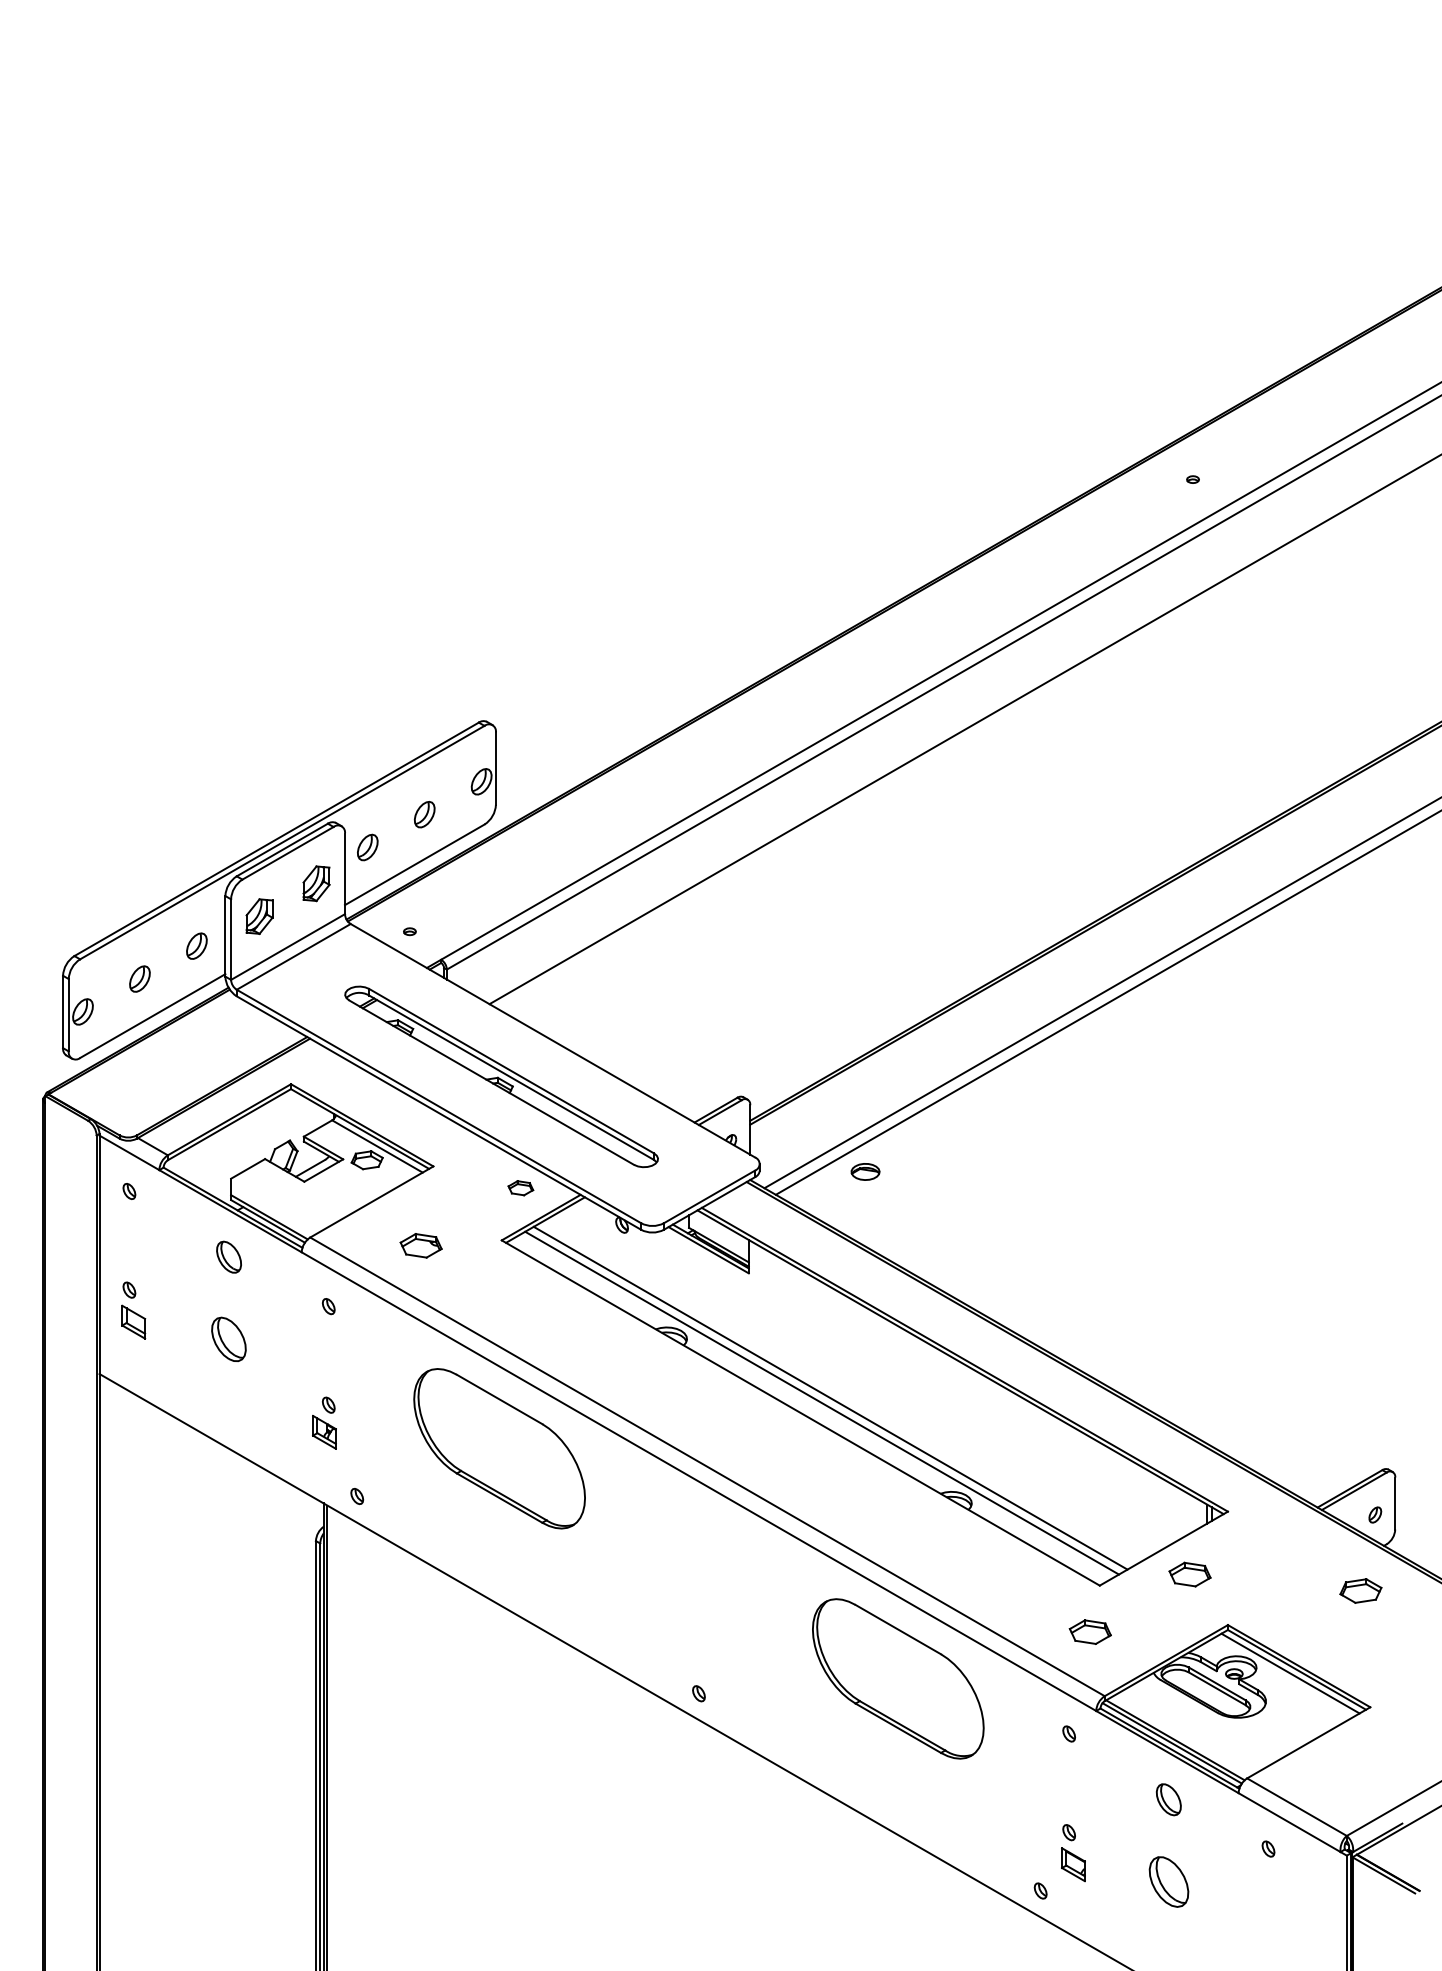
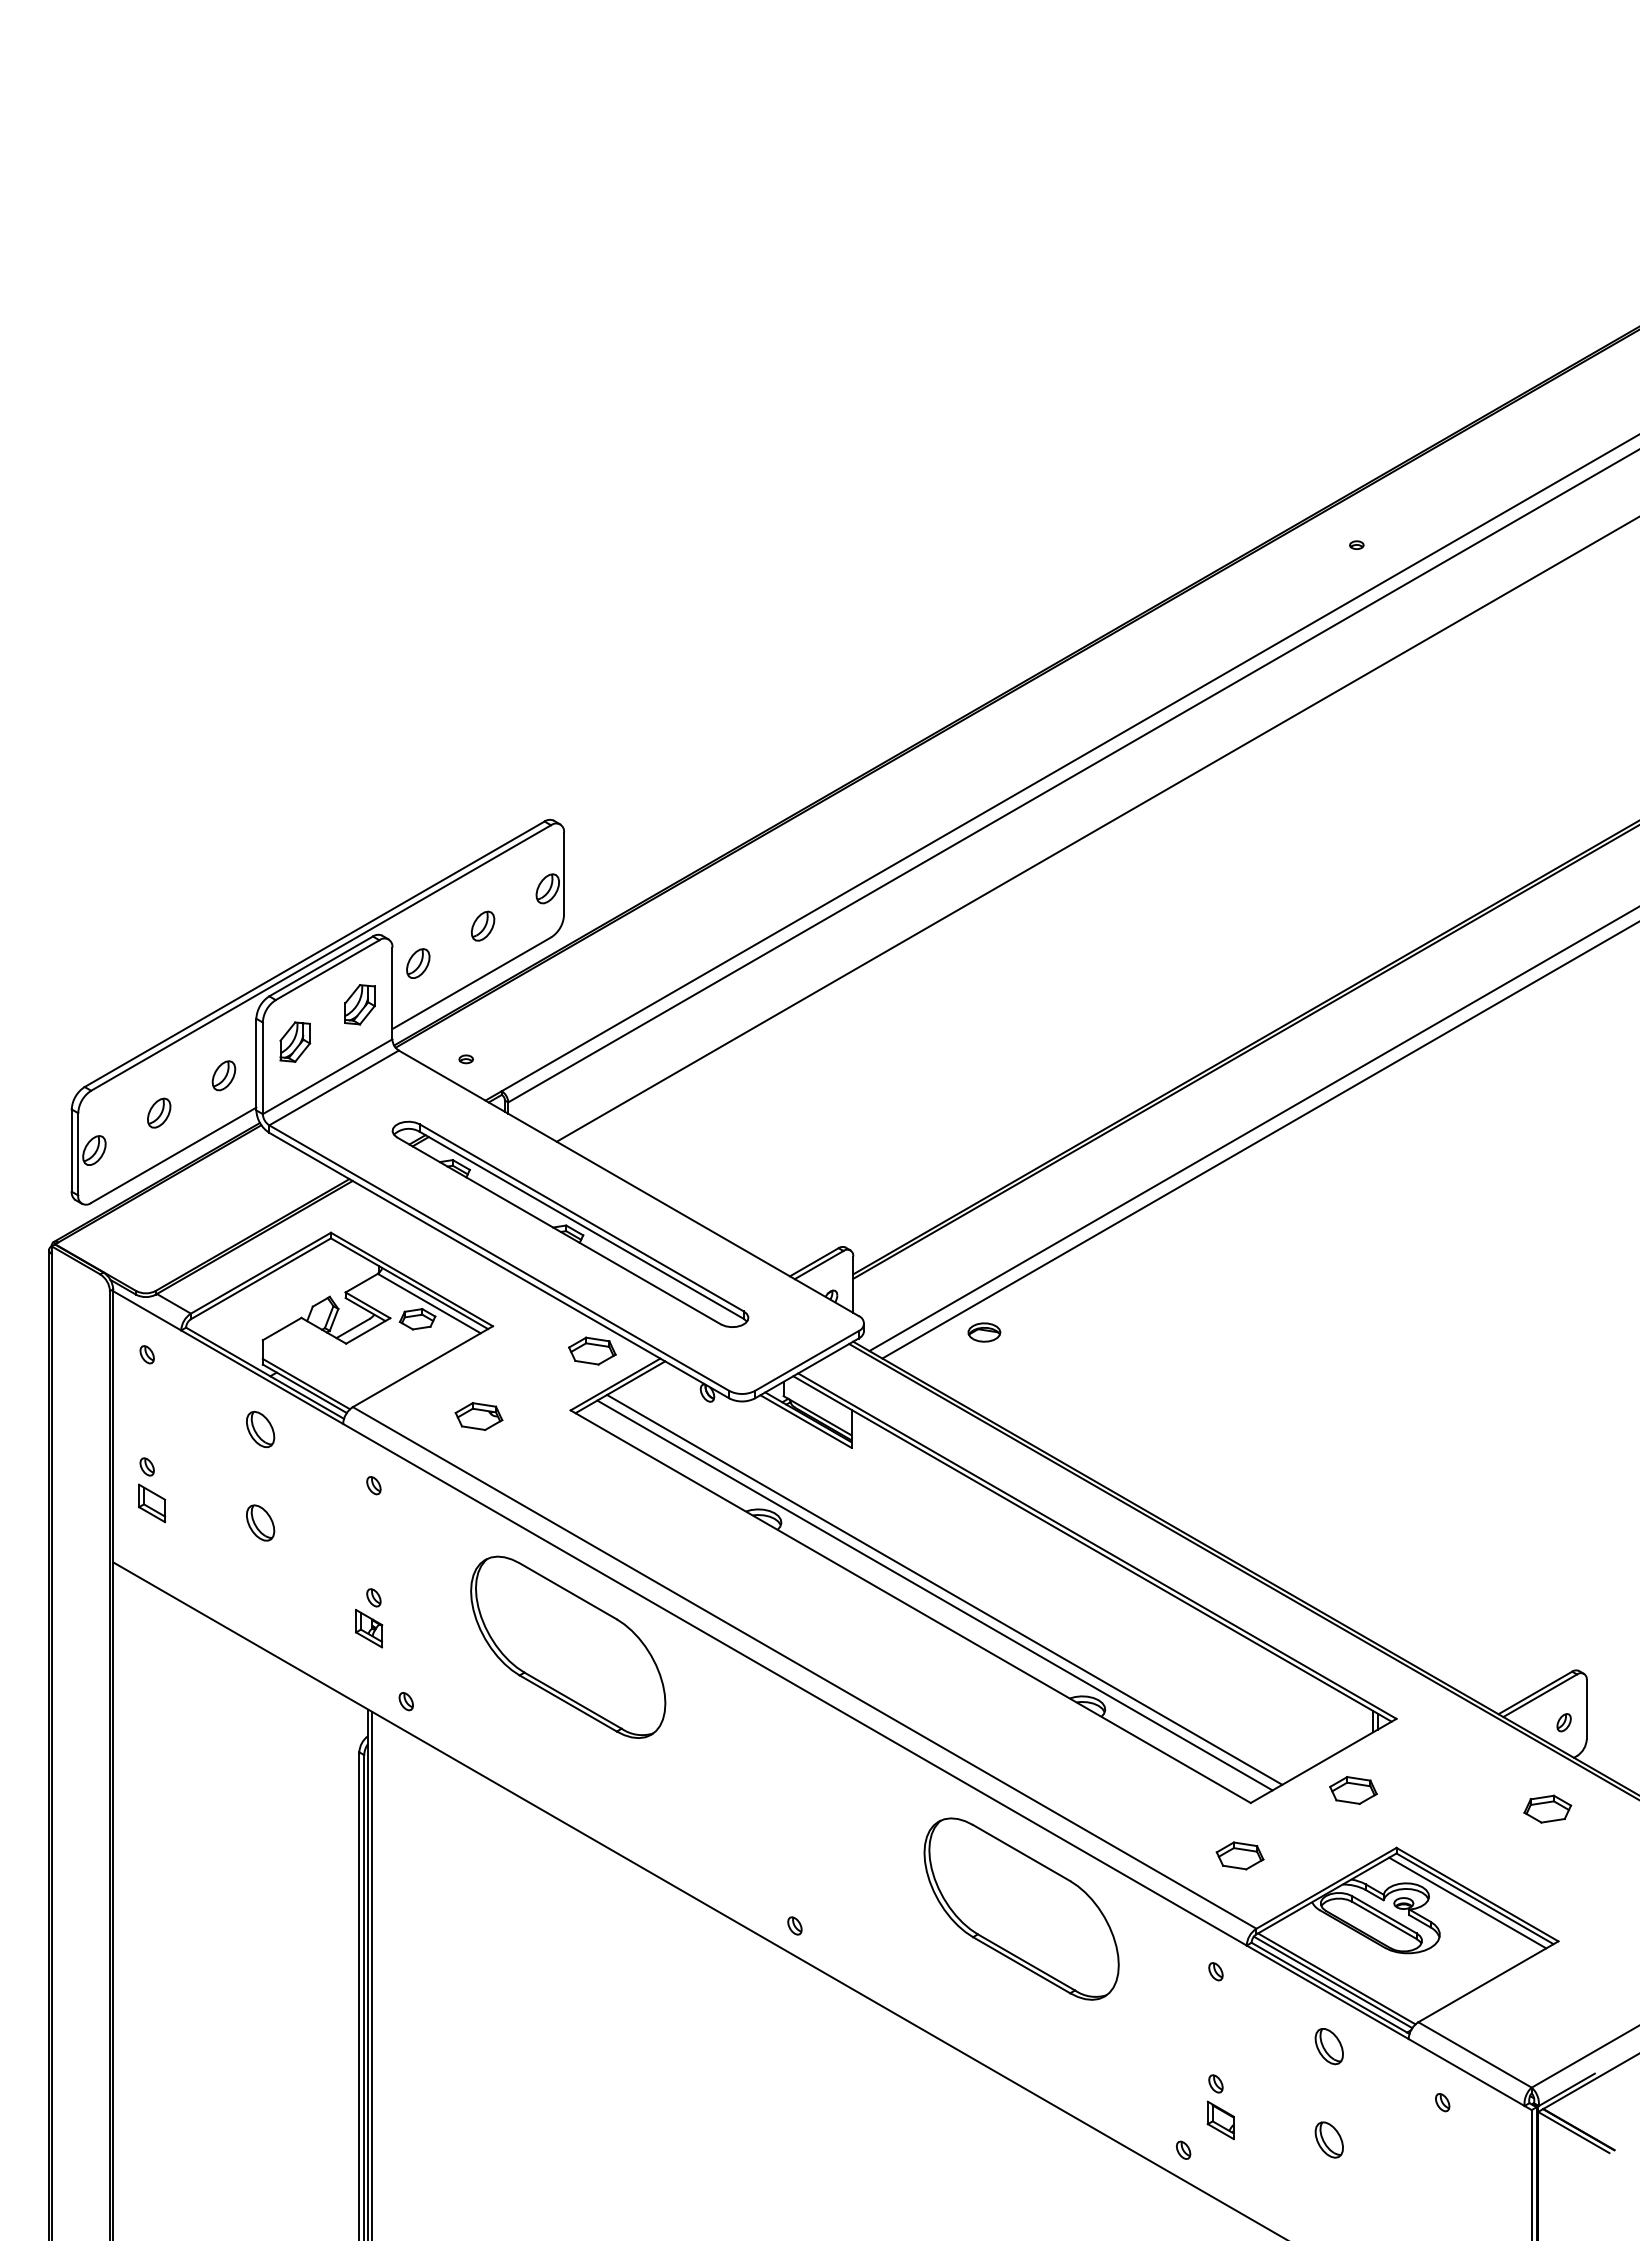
part: (520, 1187) -> (592, 1350), size x1.67
part: (229, 1338) -> (260, 1522), size x0.71
part: (1168, 1881) -> (1328, 2139), size x0.62

